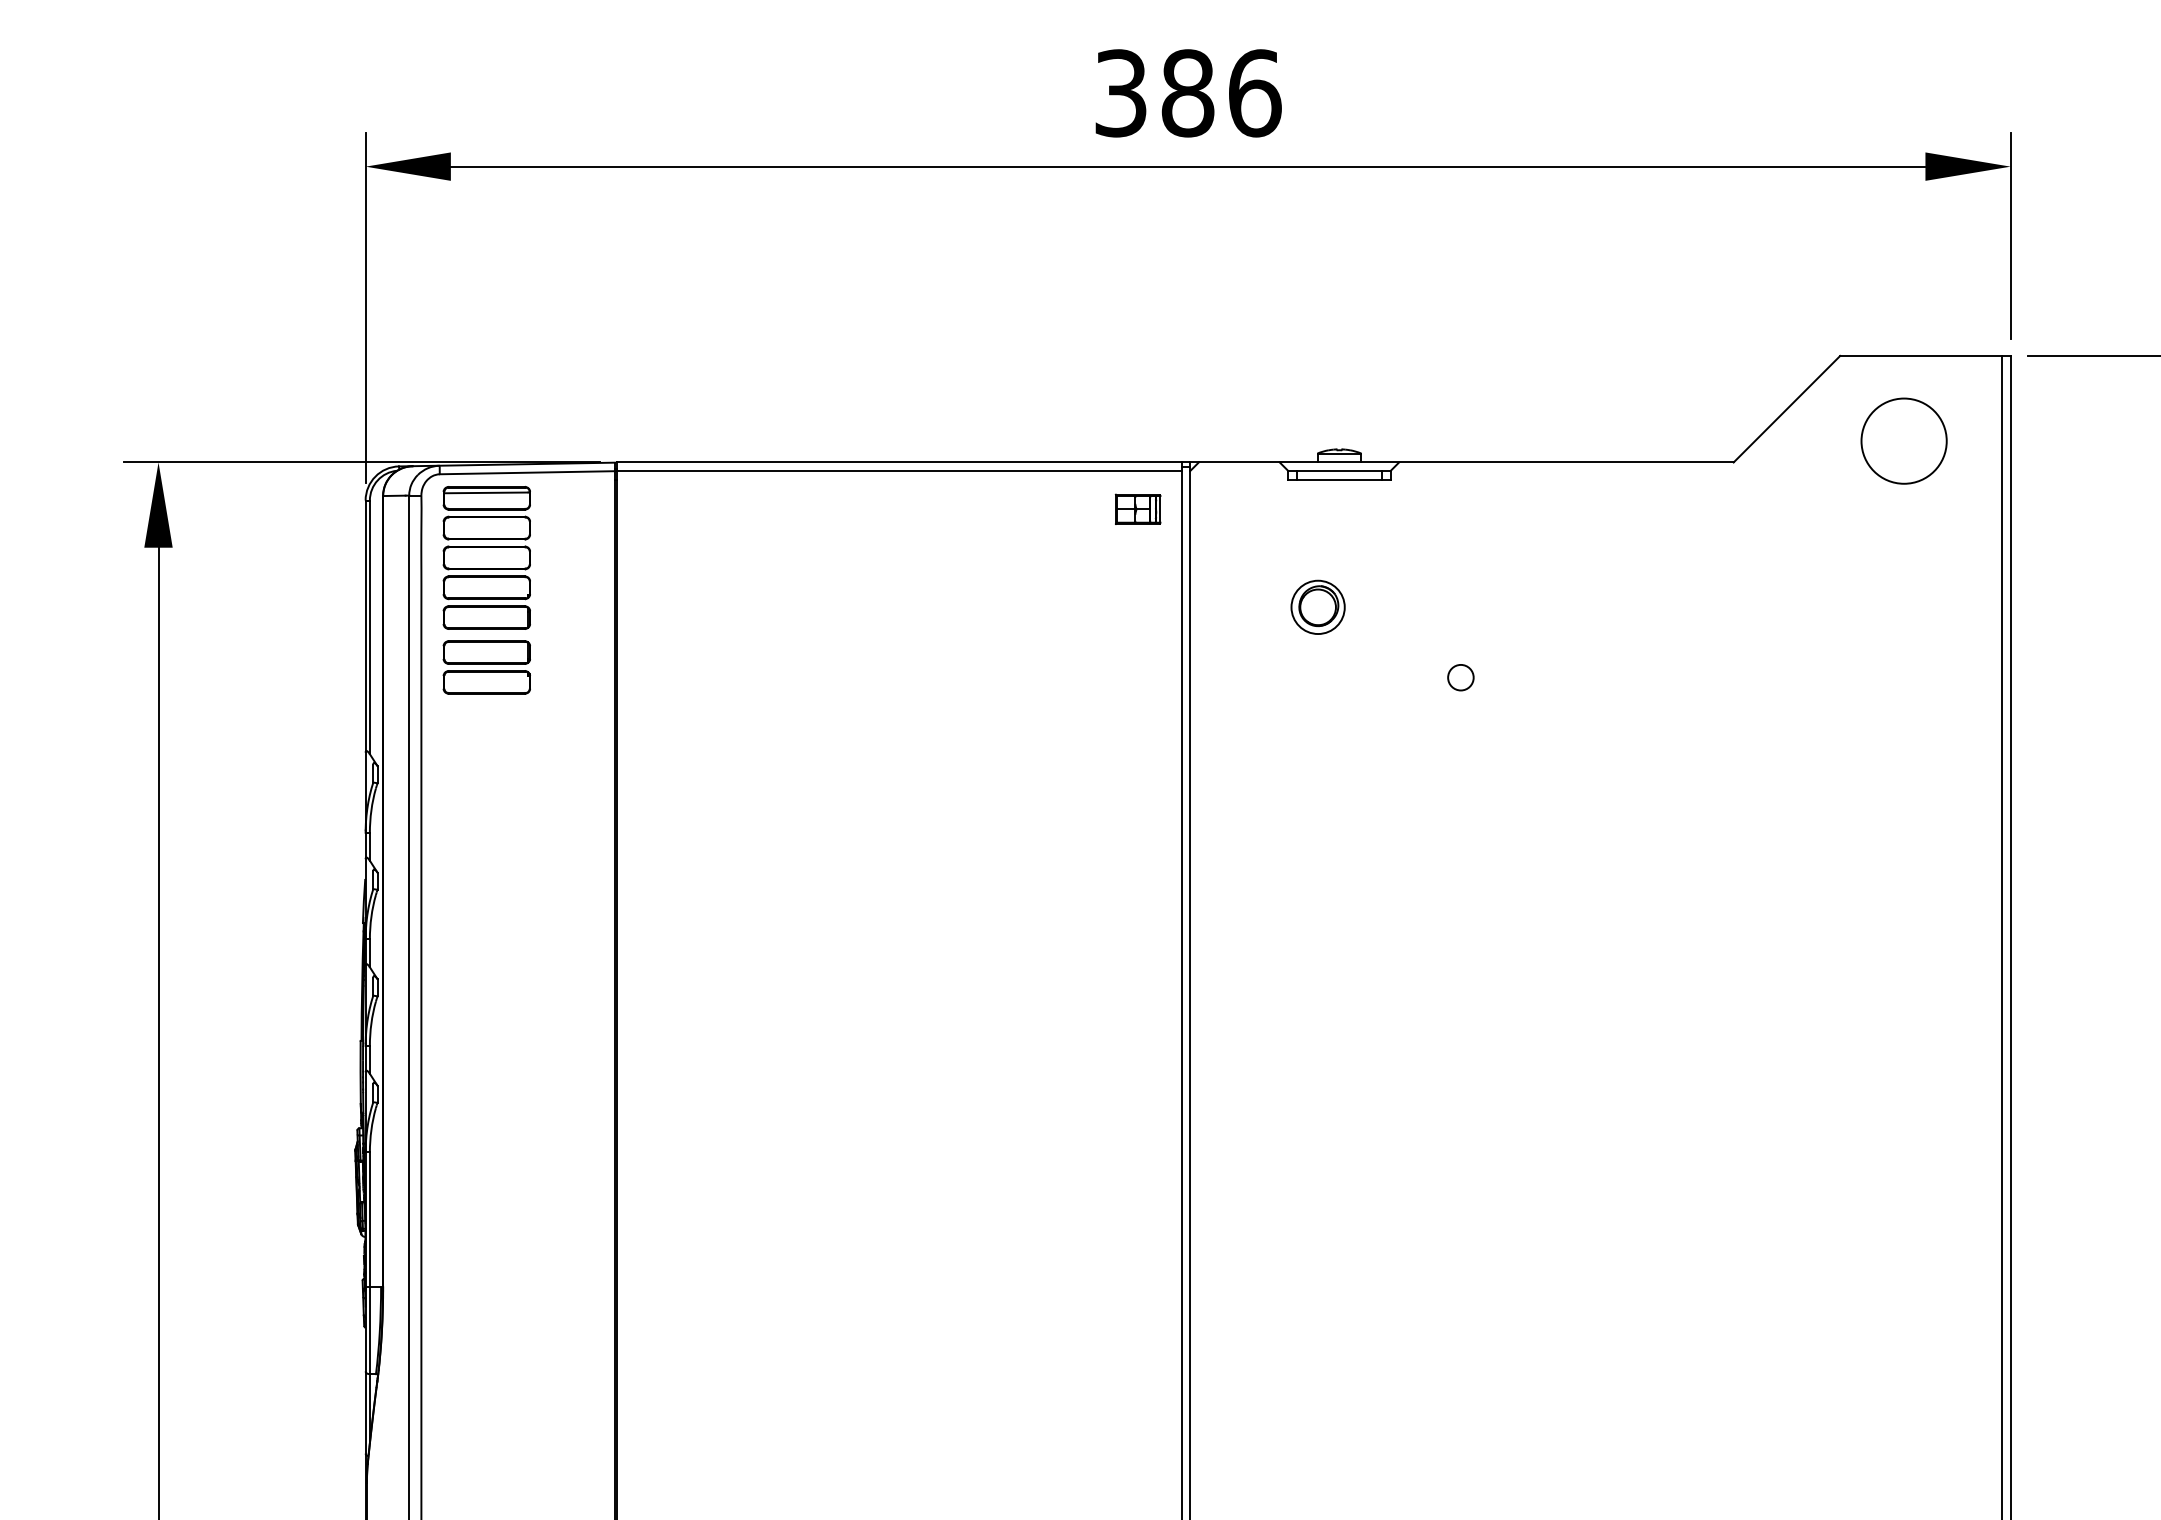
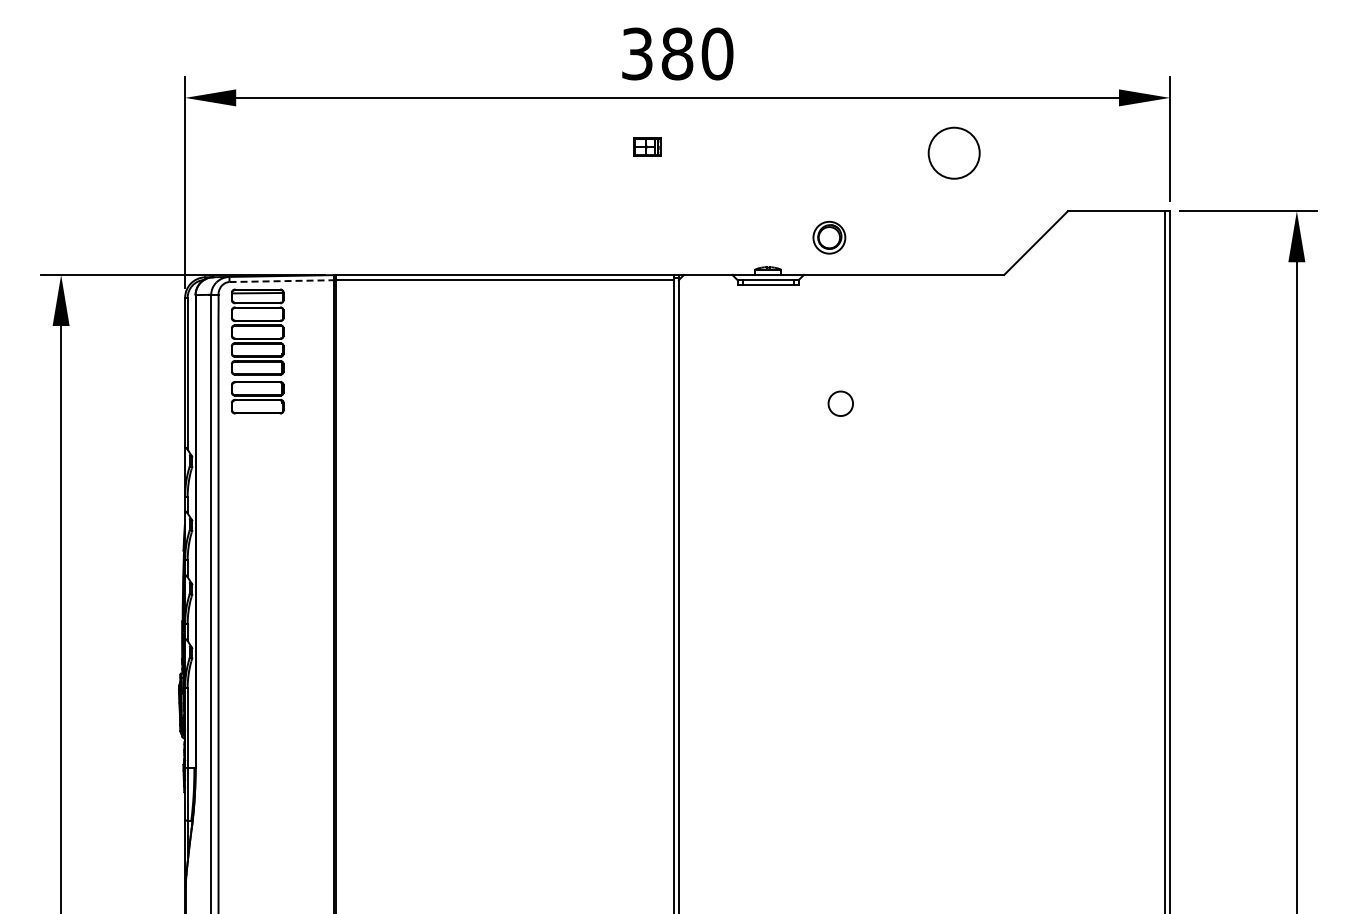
text: (1254, 92) -> (717, 53), 386 -> 380
circle: (1902, 439) -> (953, 152), moved
line: (528, 473) -> (282, 281), solid -> dashed
part: (1137, 508) -> (647, 146), moved
part: (1318, 606) -> (829, 237), moved
circle: (1460, 677) -> (840, 403), size x1.6

